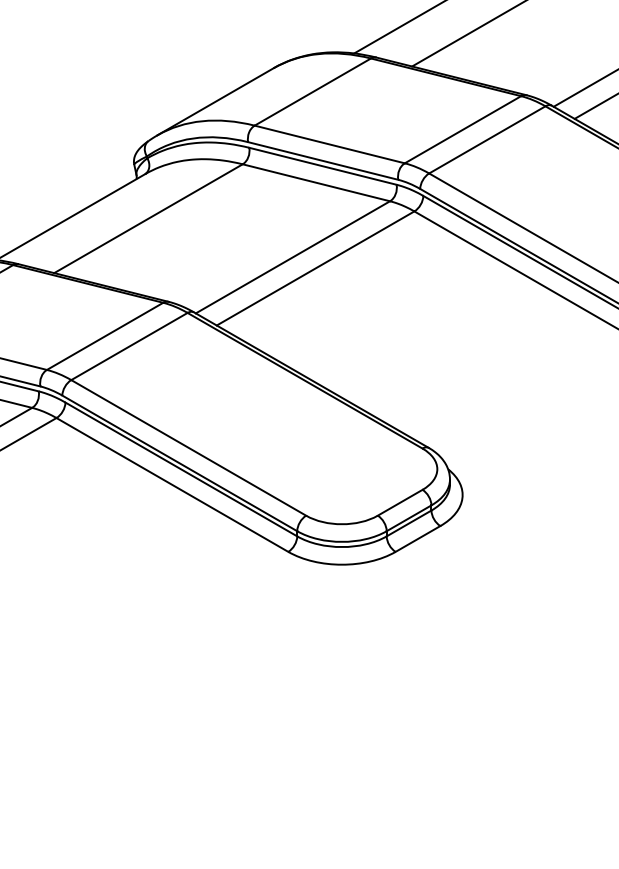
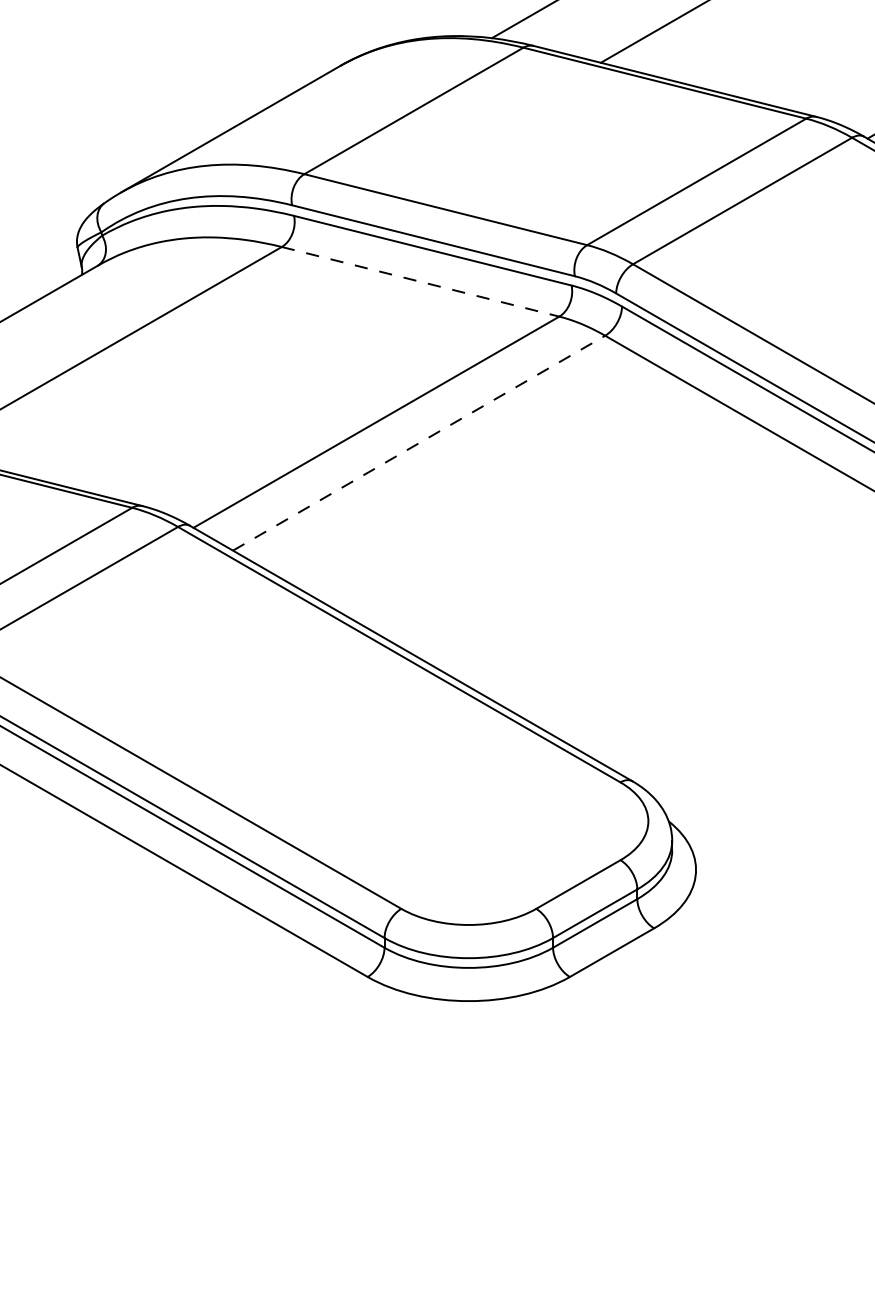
line: (316, 182) -> (420, 281), solid -> dashed
line: (316, 268) -> (420, 443), solid -> dashed

